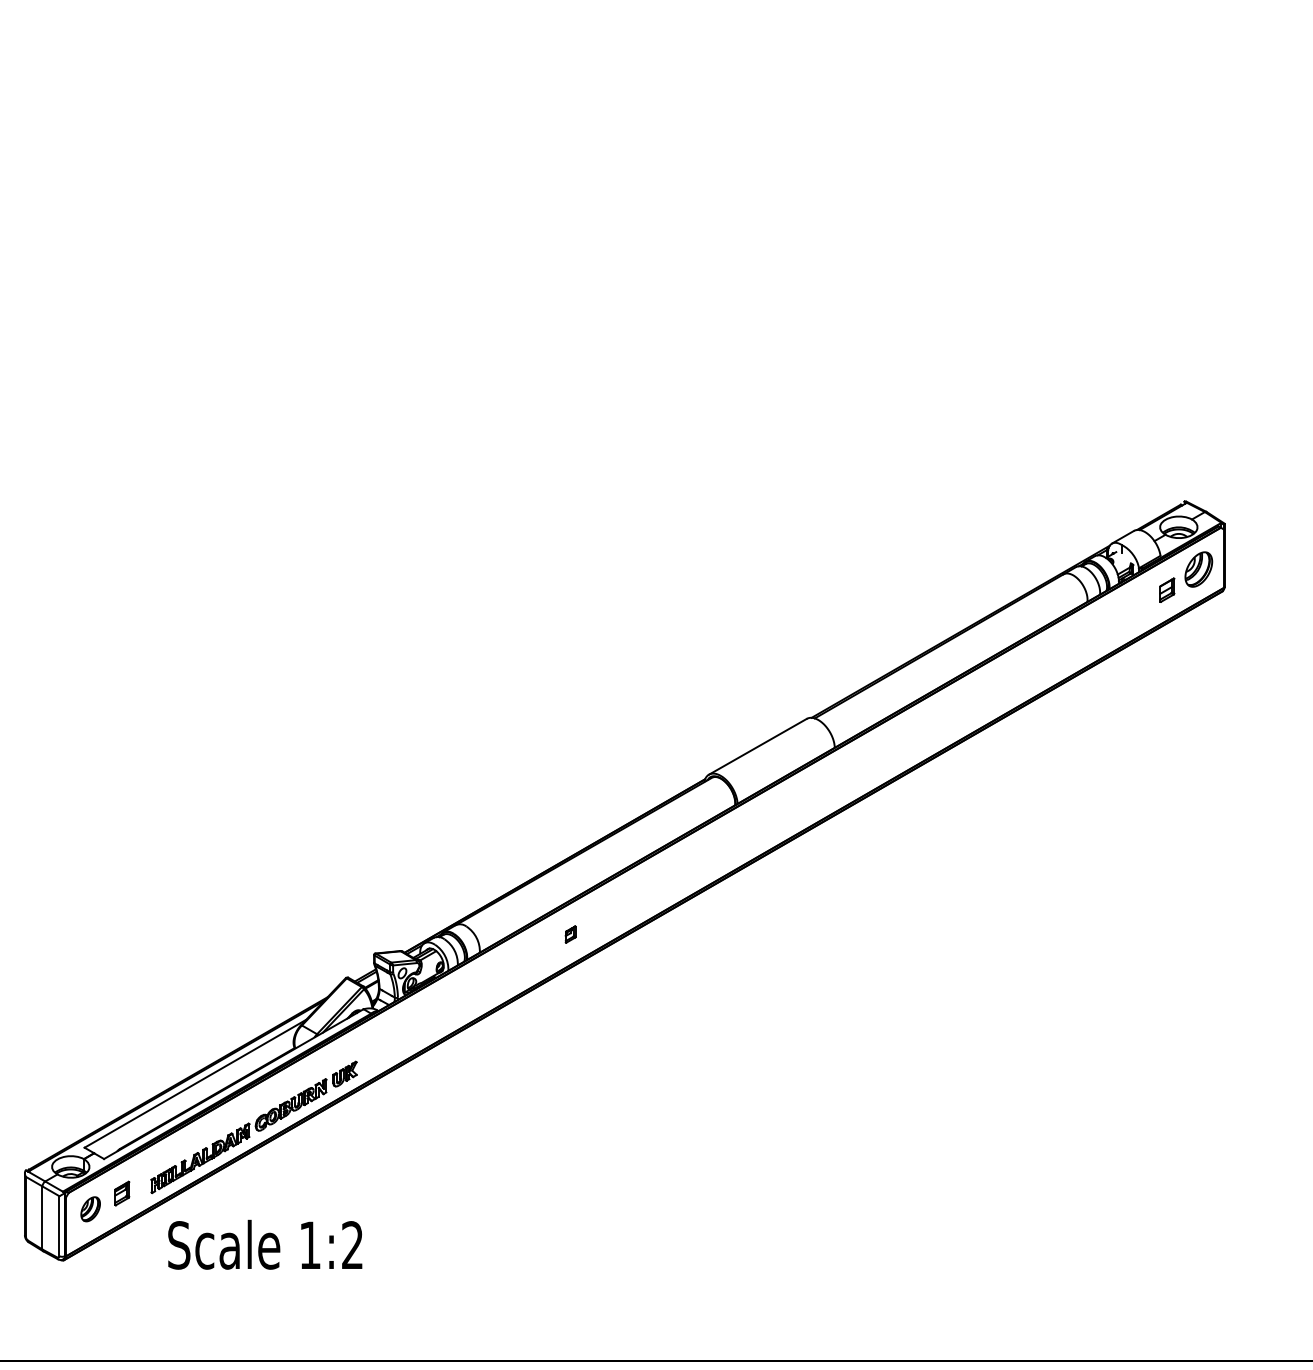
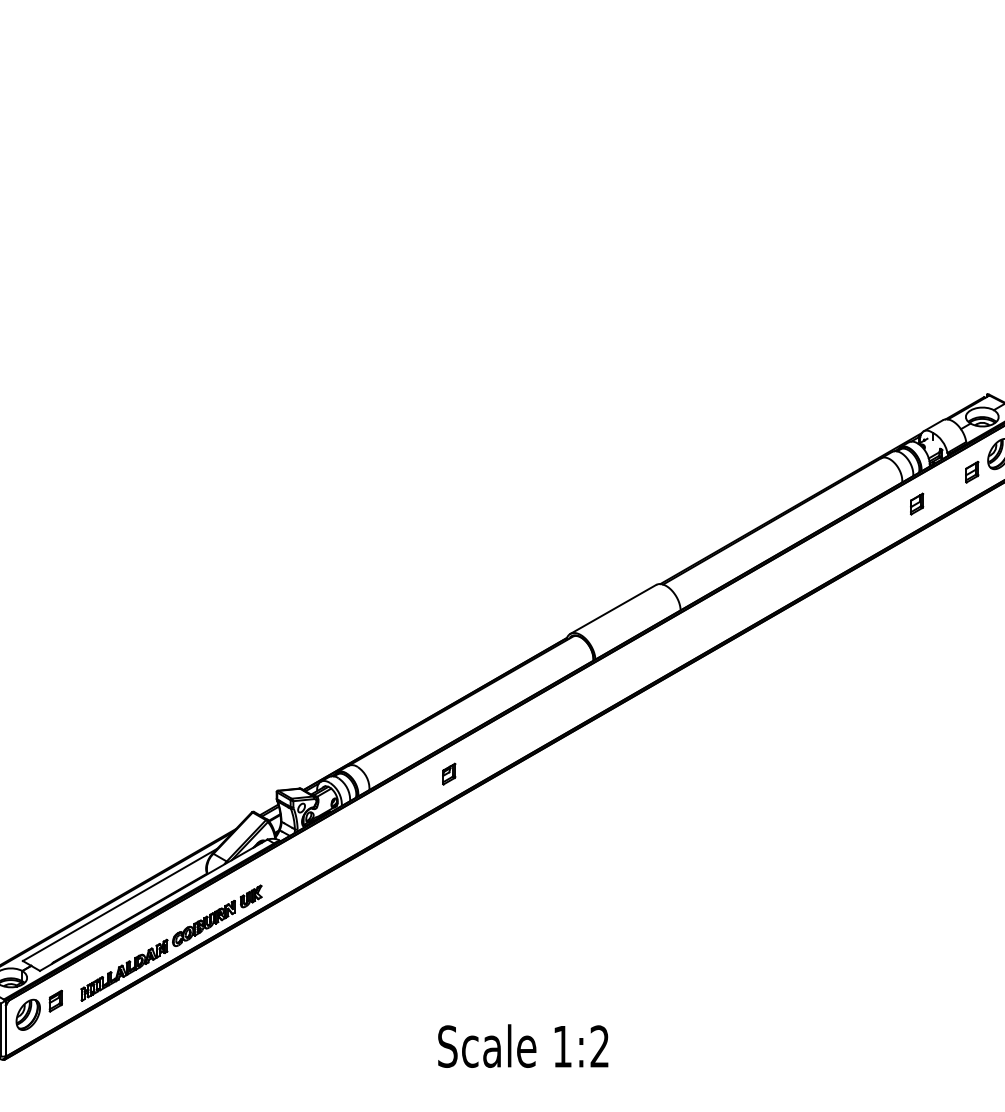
part: (1104, 626) -> (917, 503), added
part: (570, 934) -> (448, 774), size x1.43
part: (90, 1209) -> (28, 1015), size x1.43
text: (265, 1244) -> (523, 1045), moved

